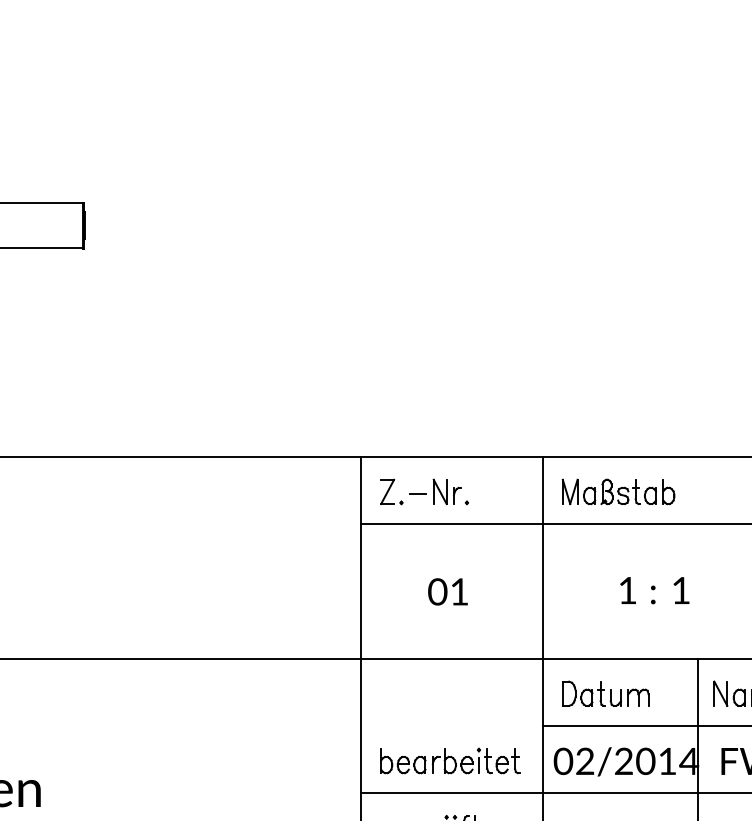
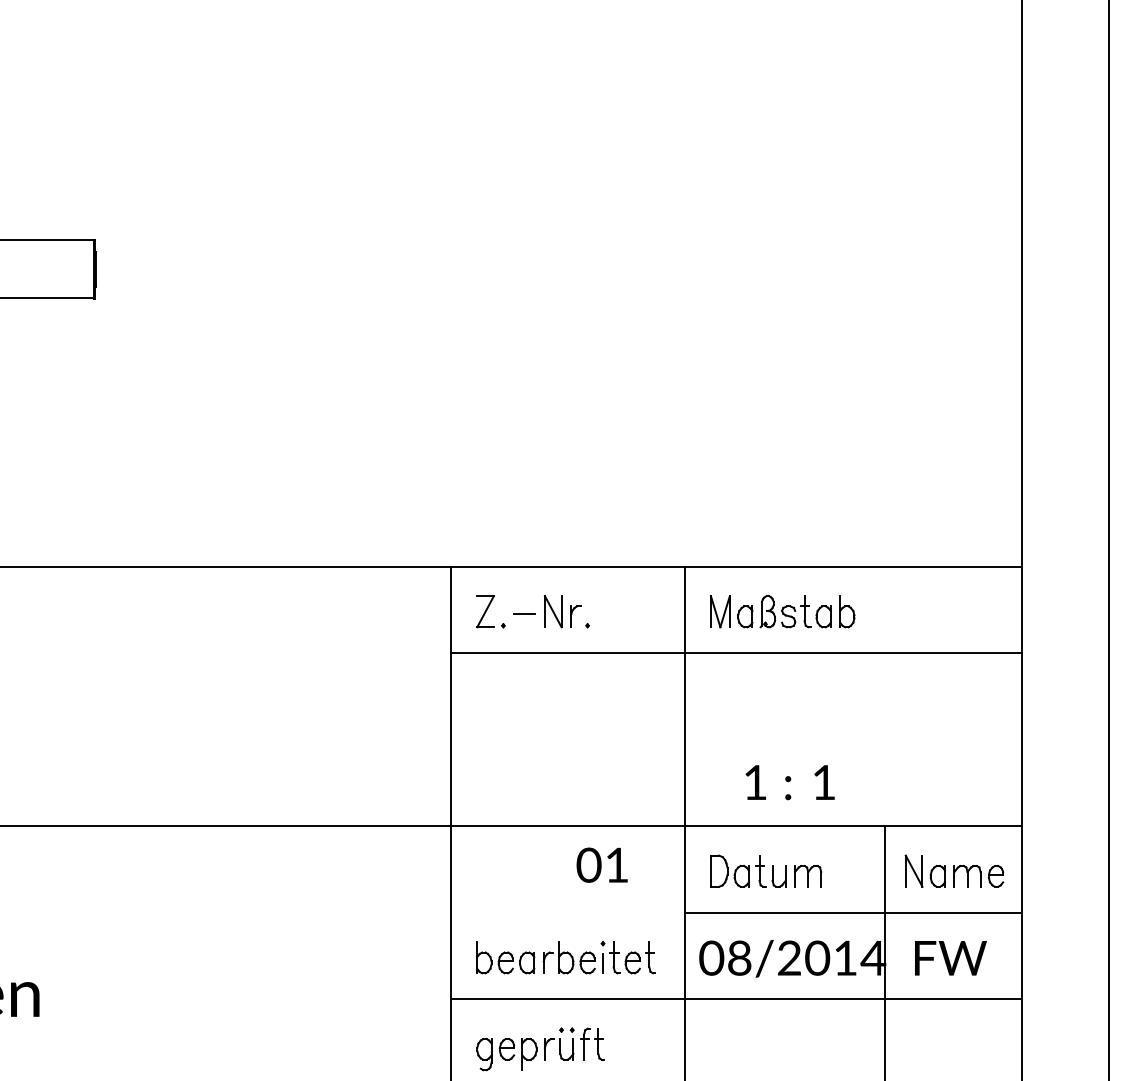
text: (654, 590) -> (789, 782), moved
text: (447, 591) -> (601, 864), moved
text: (585, 761) -> (739, 958), 02/2014 -> 08/2014

